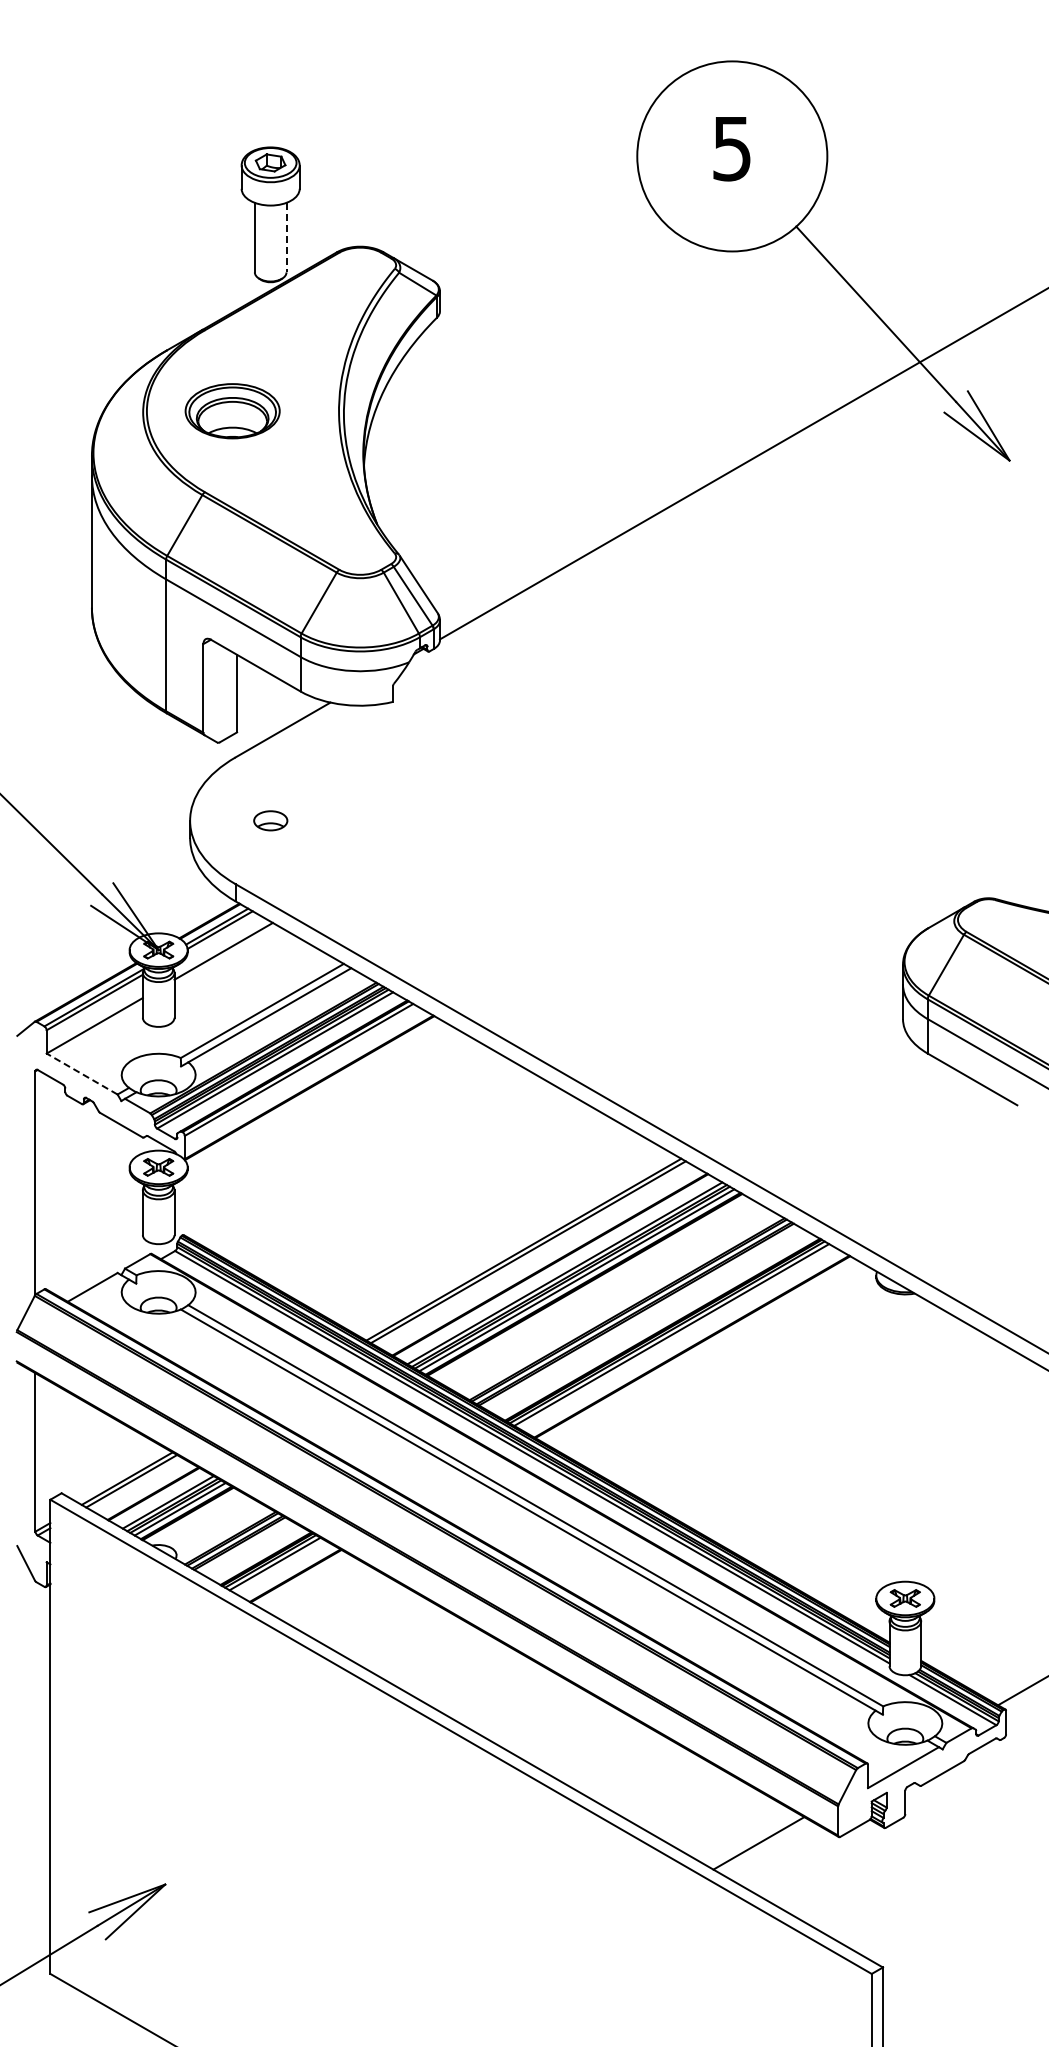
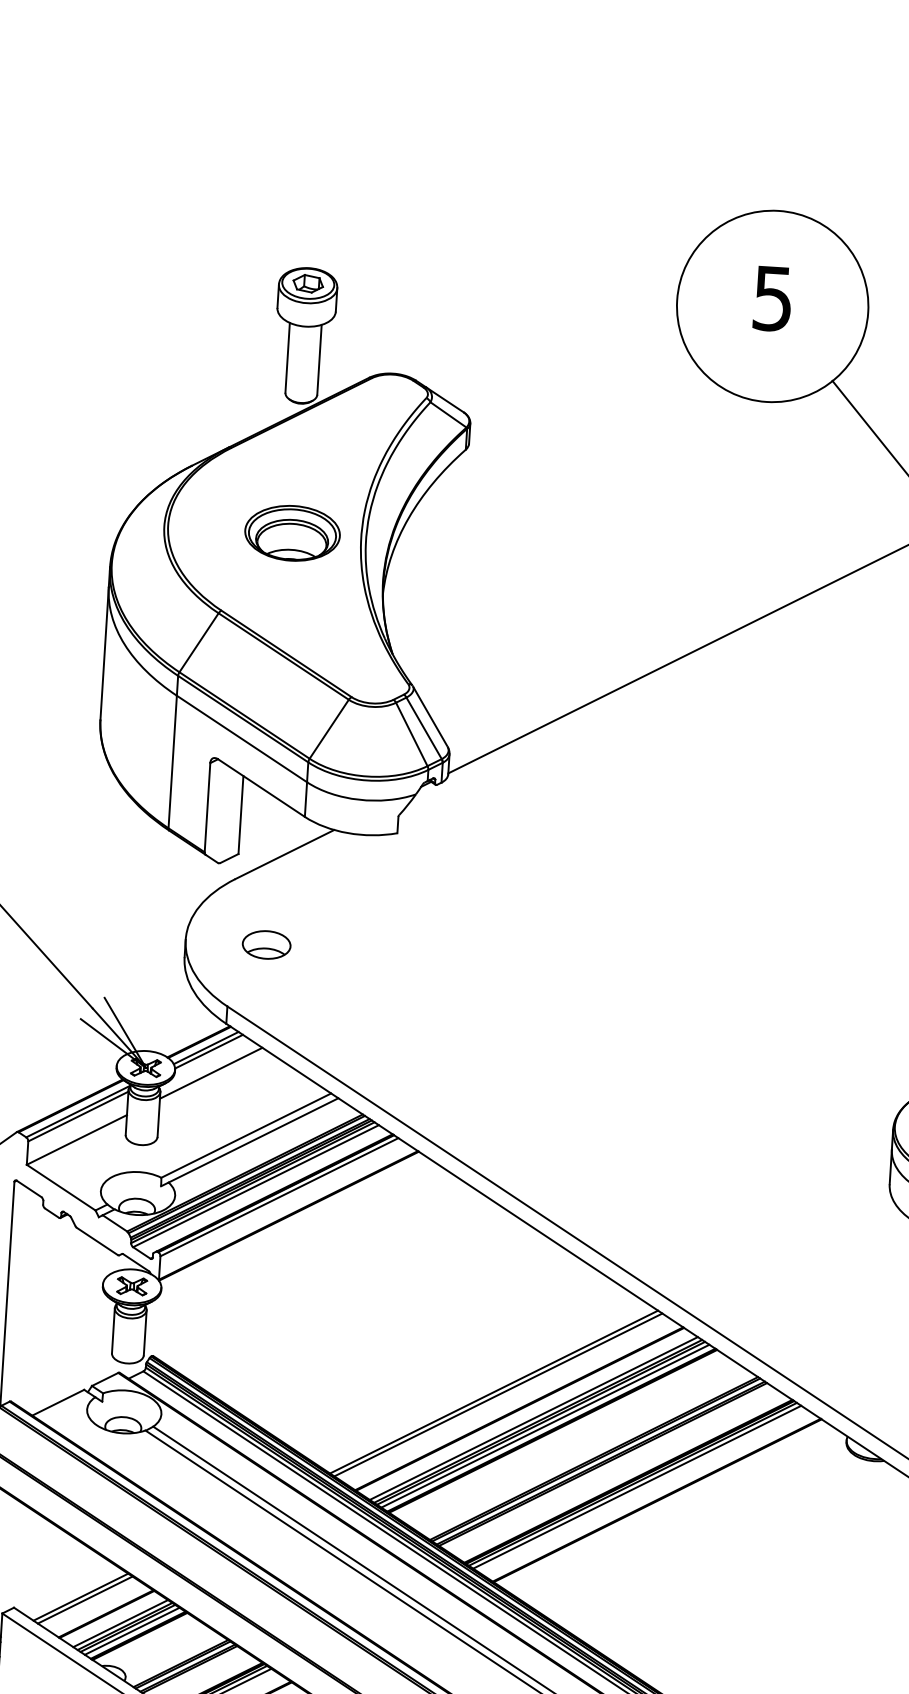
line: (286, 237) -> (319, 359), dashed -> solid
part: (232, 411) -> (292, 533), moved
part: (270, 820) -> (266, 944), size x1.43
line: (82, 1074) -> (61, 1188), dashed -> solid

